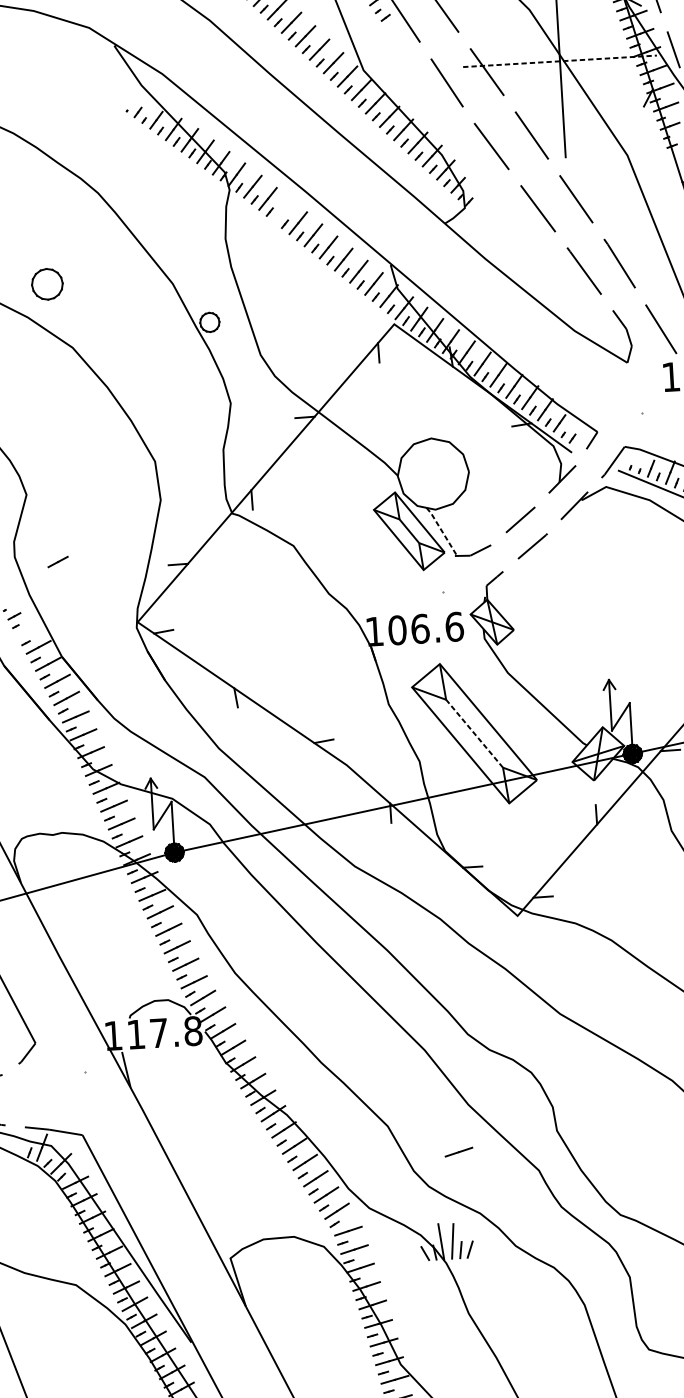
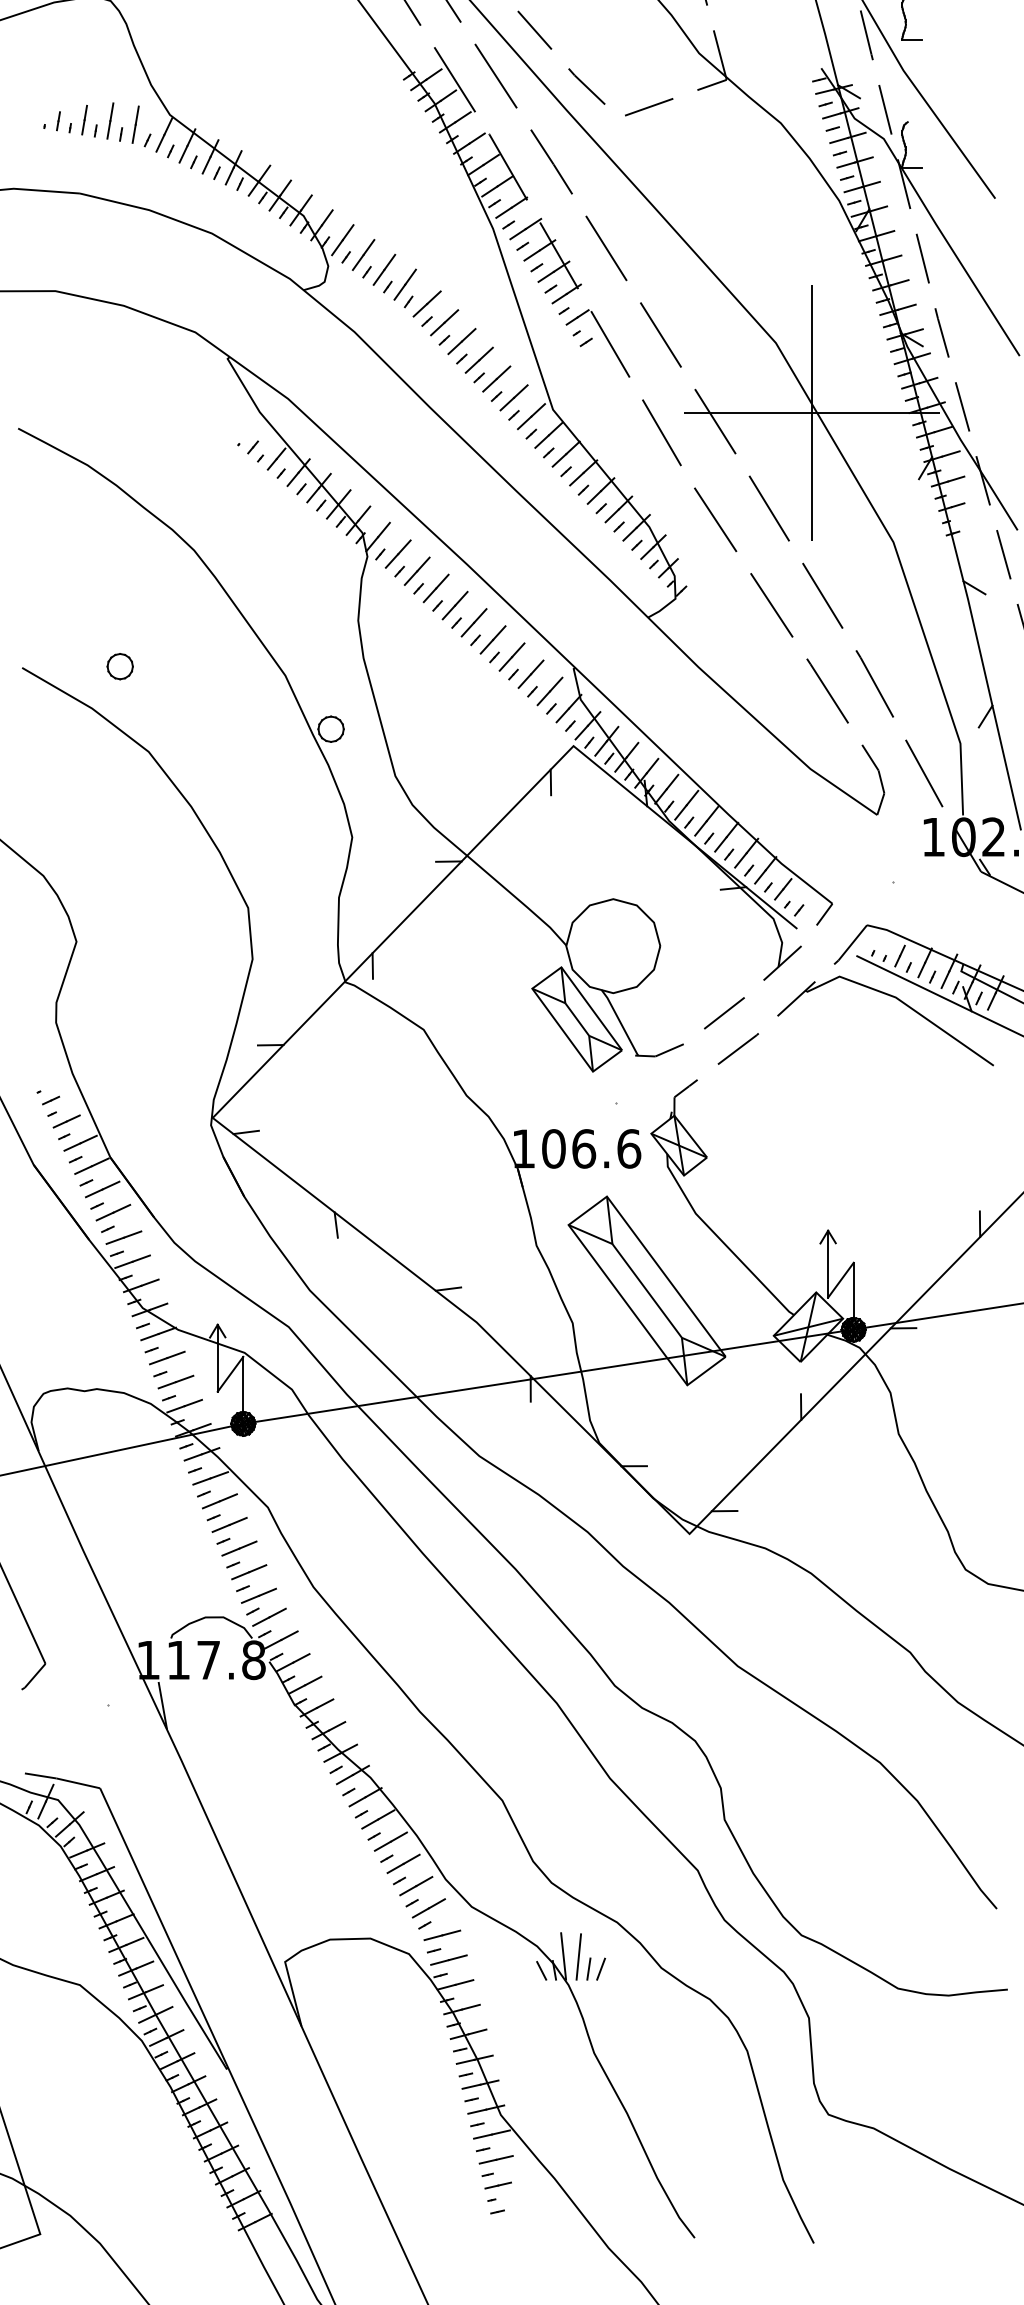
line: (560, 61) -> (812, 413), dashed -> solid
line: (282, 211) -> (435, 588), added
part: (46, 284) -> (119, 666), size x0.62
line: (442, 532) -> (620, 1023), dashed -> solid
line: (57, 562) -> (66, 1121), moved
line: (474, 733) -> (646, 1290), dashed -> solid
line: (458, 1151) -> (593, 1839), removed

